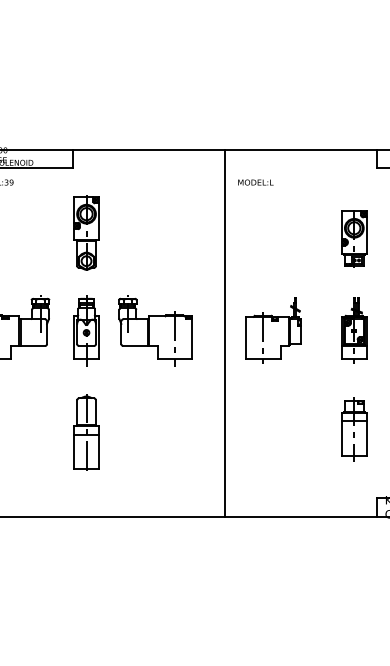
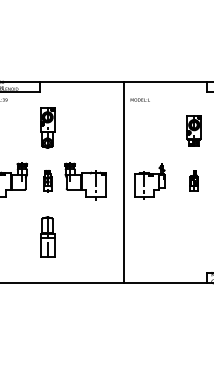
part: (86, 331) -> (47, 181), size x0.6
part: (352, 331) -> (193, 181), size x0.6
part: (352, 427) -> (193, 234), removed

